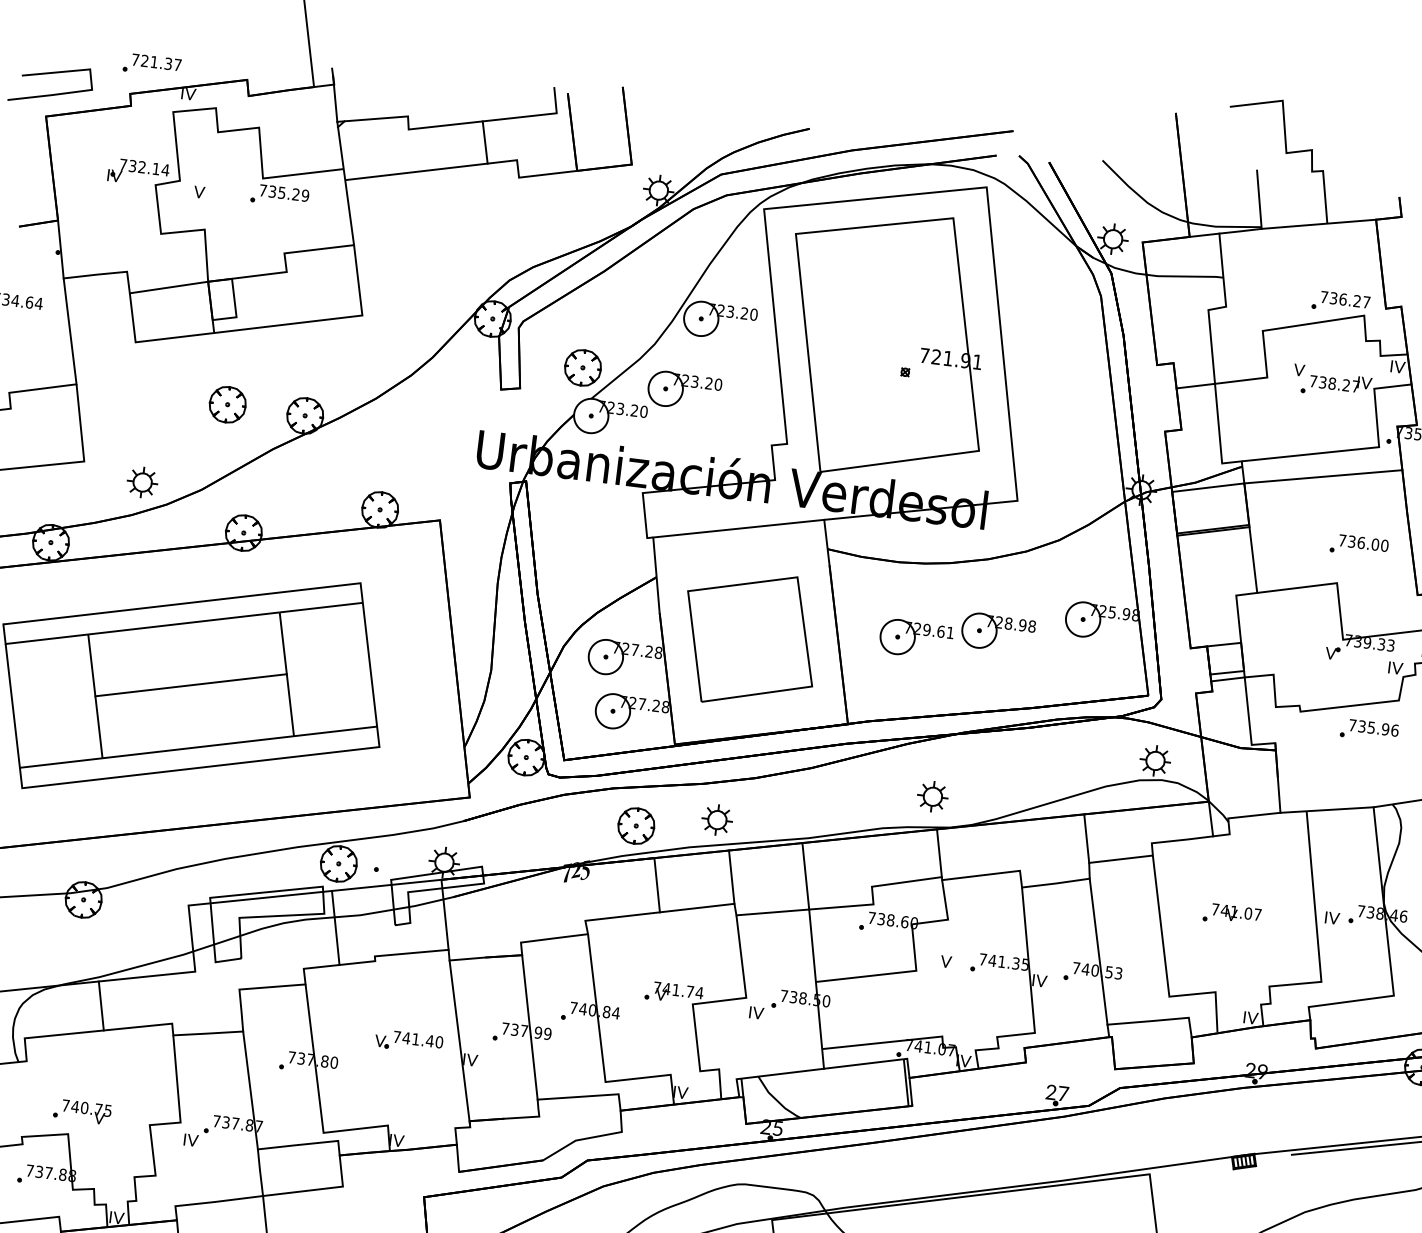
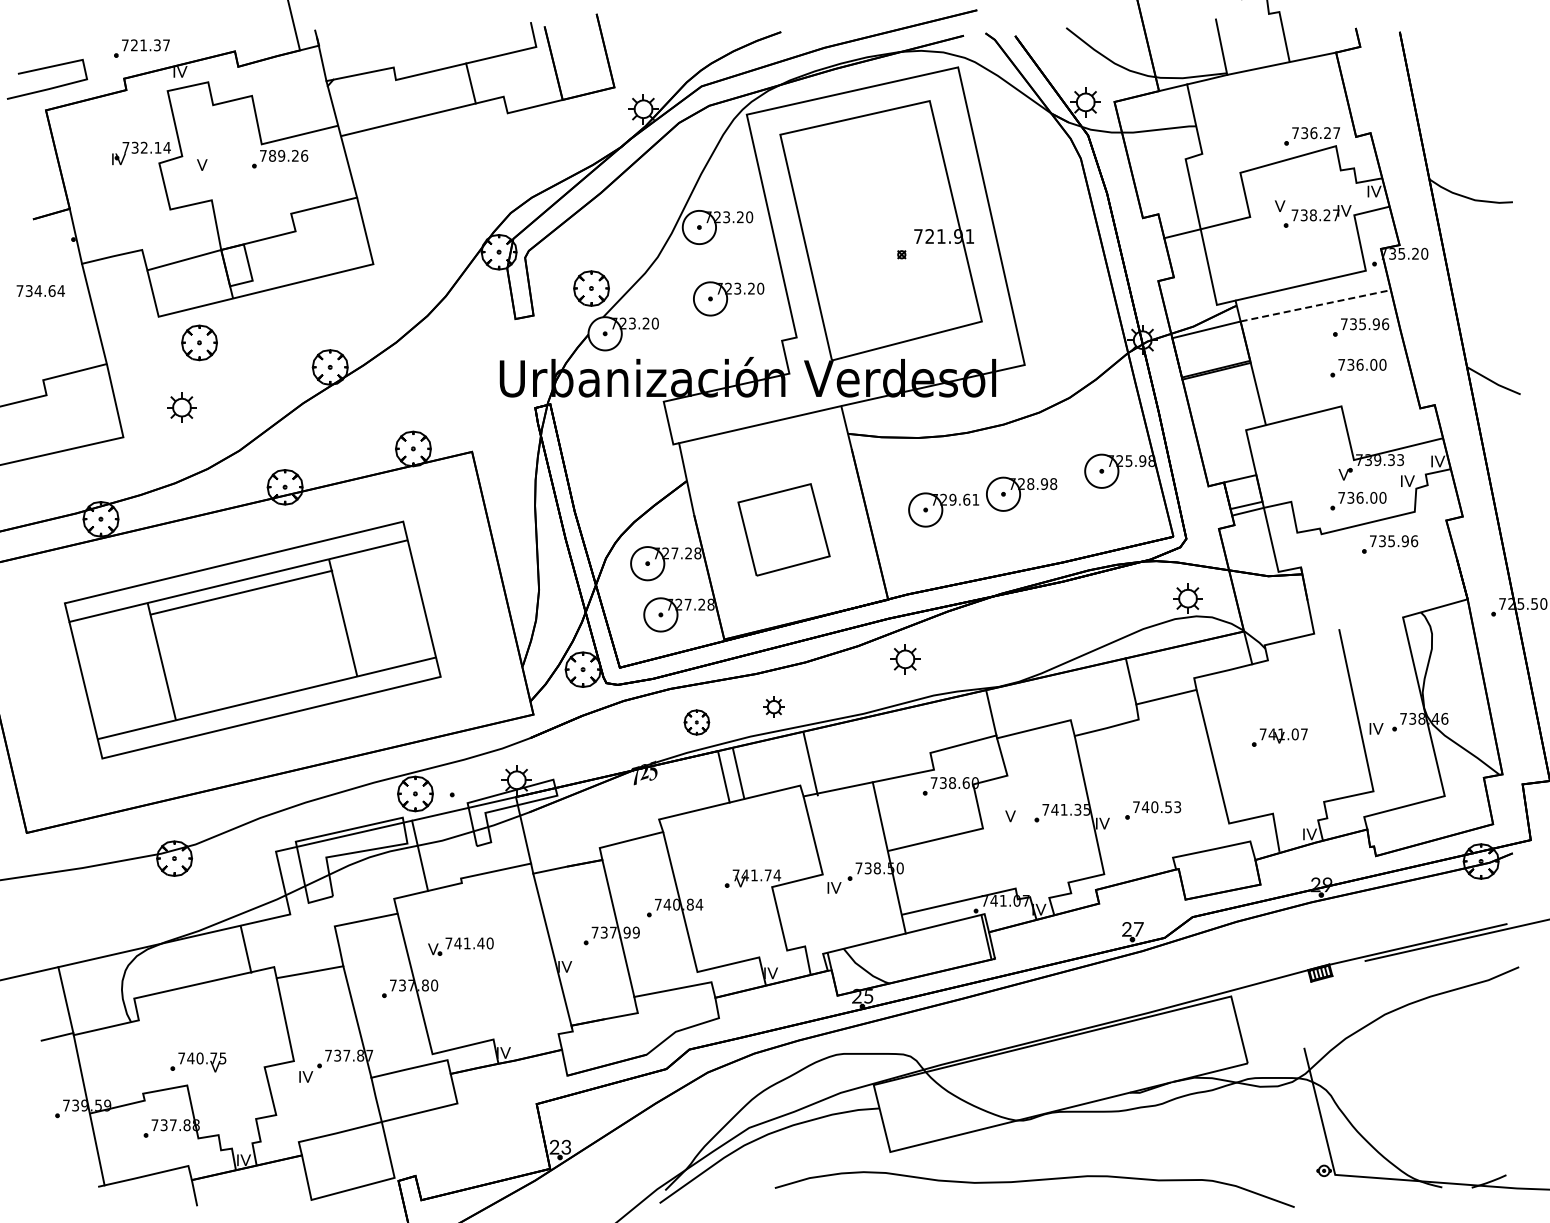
text: (289, 193) -> (288, 155), 735.29 -> 789.26
part: (684, 390) -> (728, 298), moved
part: (227, 404) -> (199, 342), moved
line: (1323, 476) -> (1315, 305), solid -> dashed
part: (142, 482) -> (181, 407), moved
part: (1367, 504) -> (1361, 327), added
part: (749, 639) -> (783, 529), size x0.7
part: (1342, 681) -> (1358, 500), added
line: (191, 685) -> (241, 592), moved
part: (933, 796) -> (905, 659), moved
line: (1326, 809) -> (1358, 625), removed
part: (716, 819) -> (773, 706), size x0.7
part: (635, 826) -> (696, 722), size x0.7
line: (805, 876) -> (810, 763), moved
line: (731, 877) -> (738, 773), moved
line: (1098, 951) -> (1155, 788), removed
line: (100, 1005) -> (245, 949), moved
part: (408, 1041) -> (460, 946), moved

